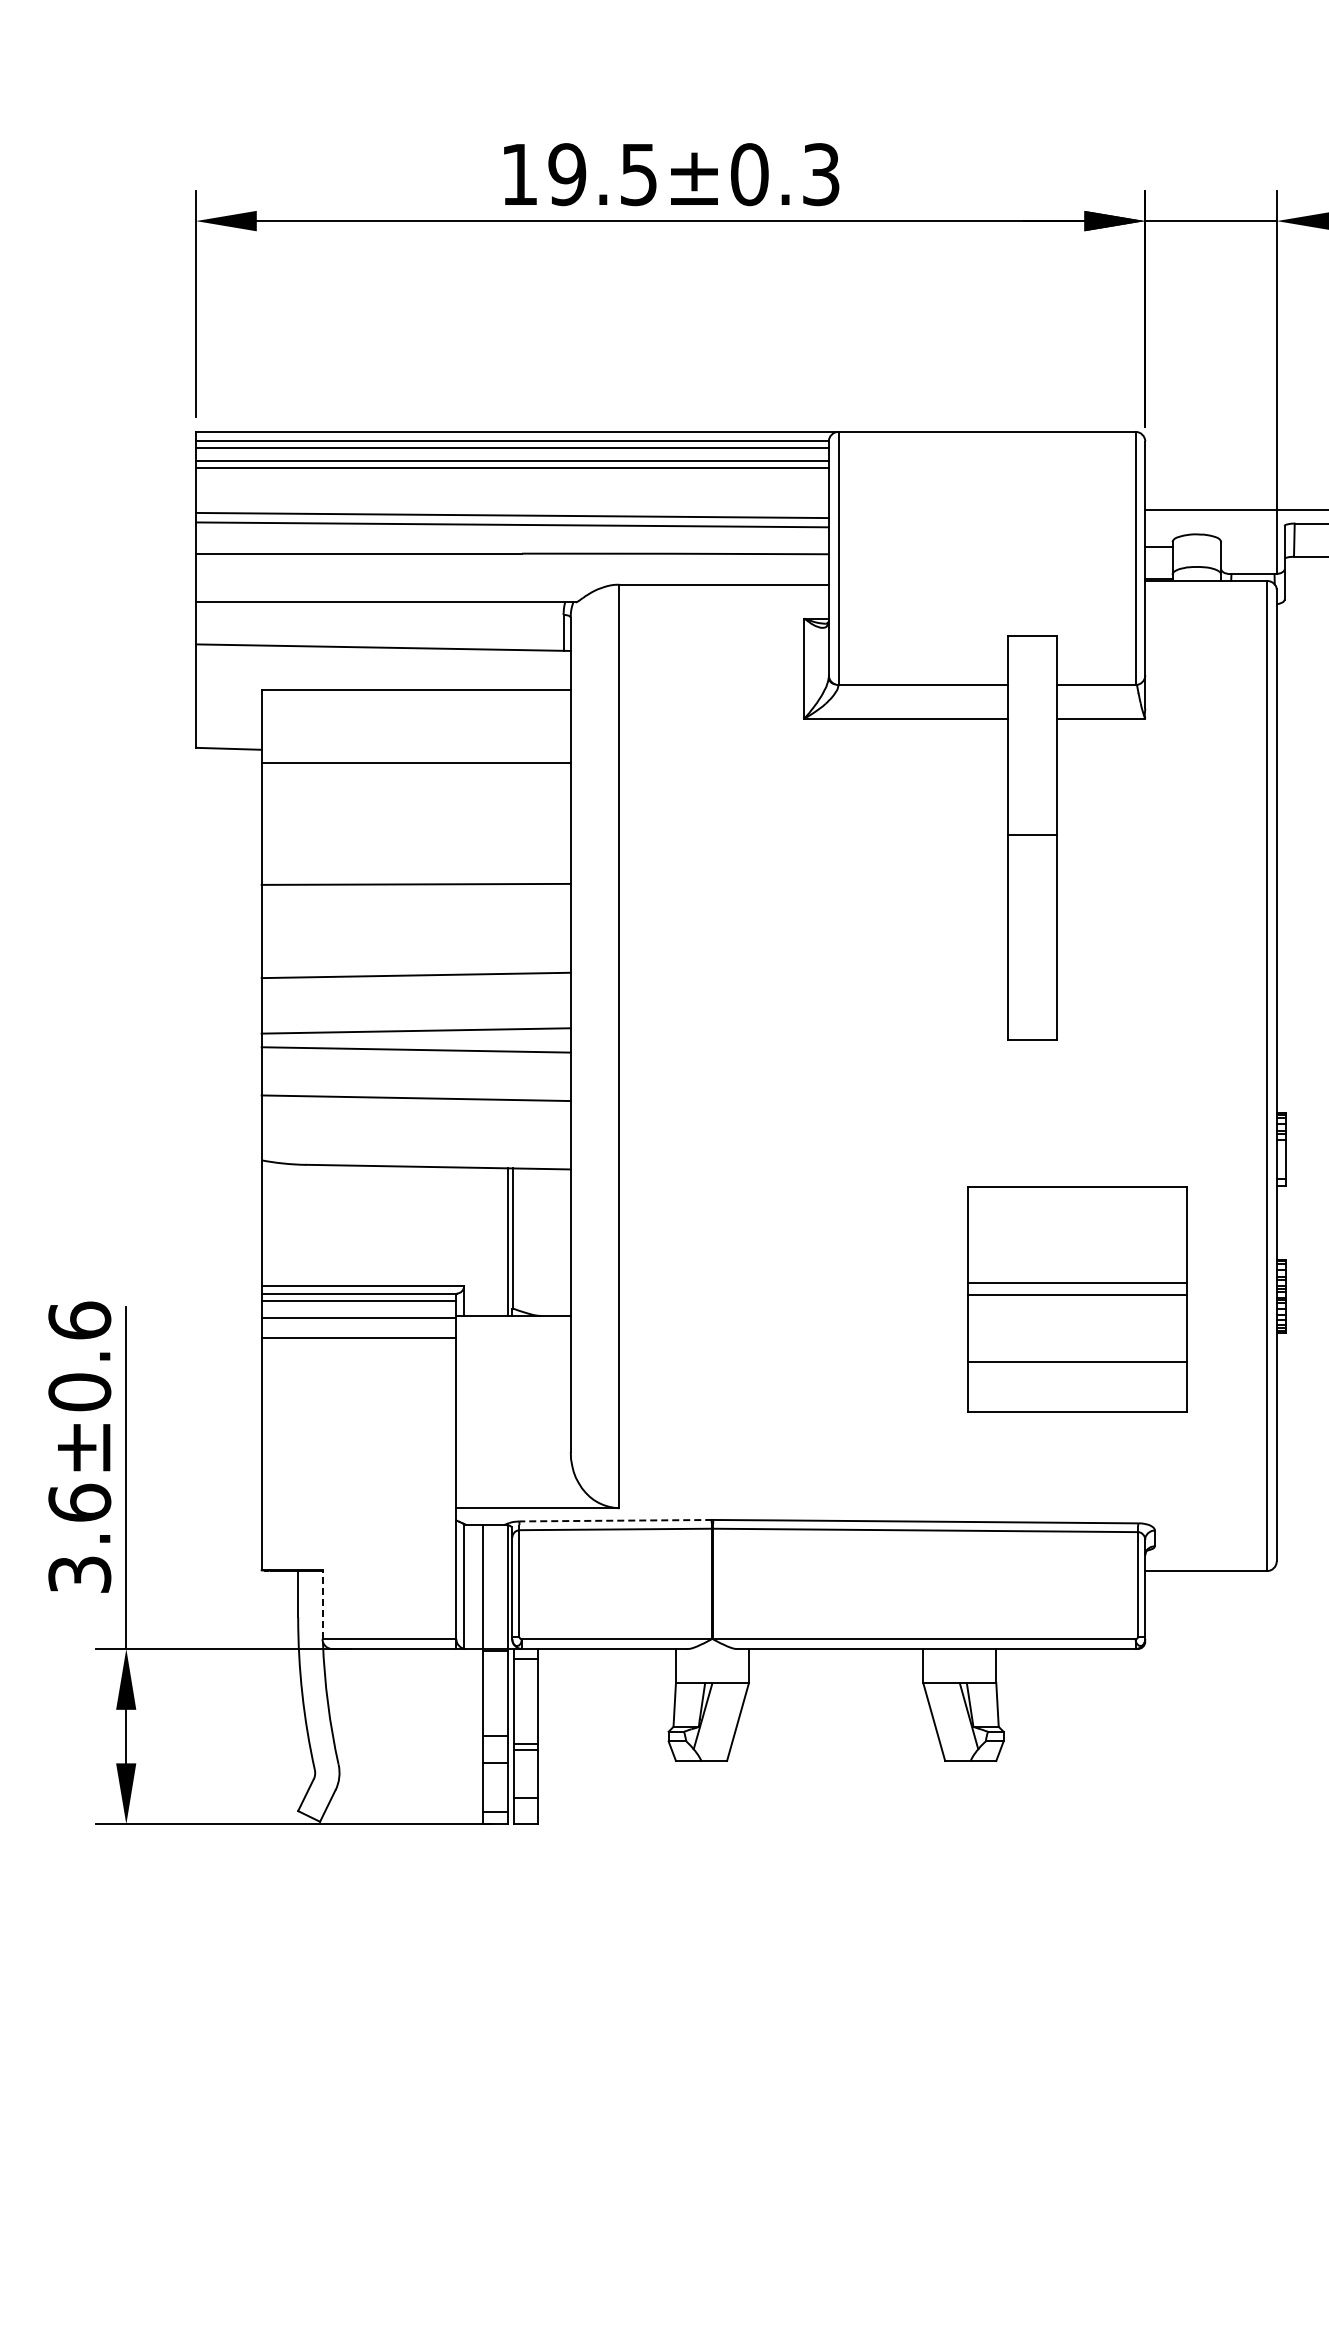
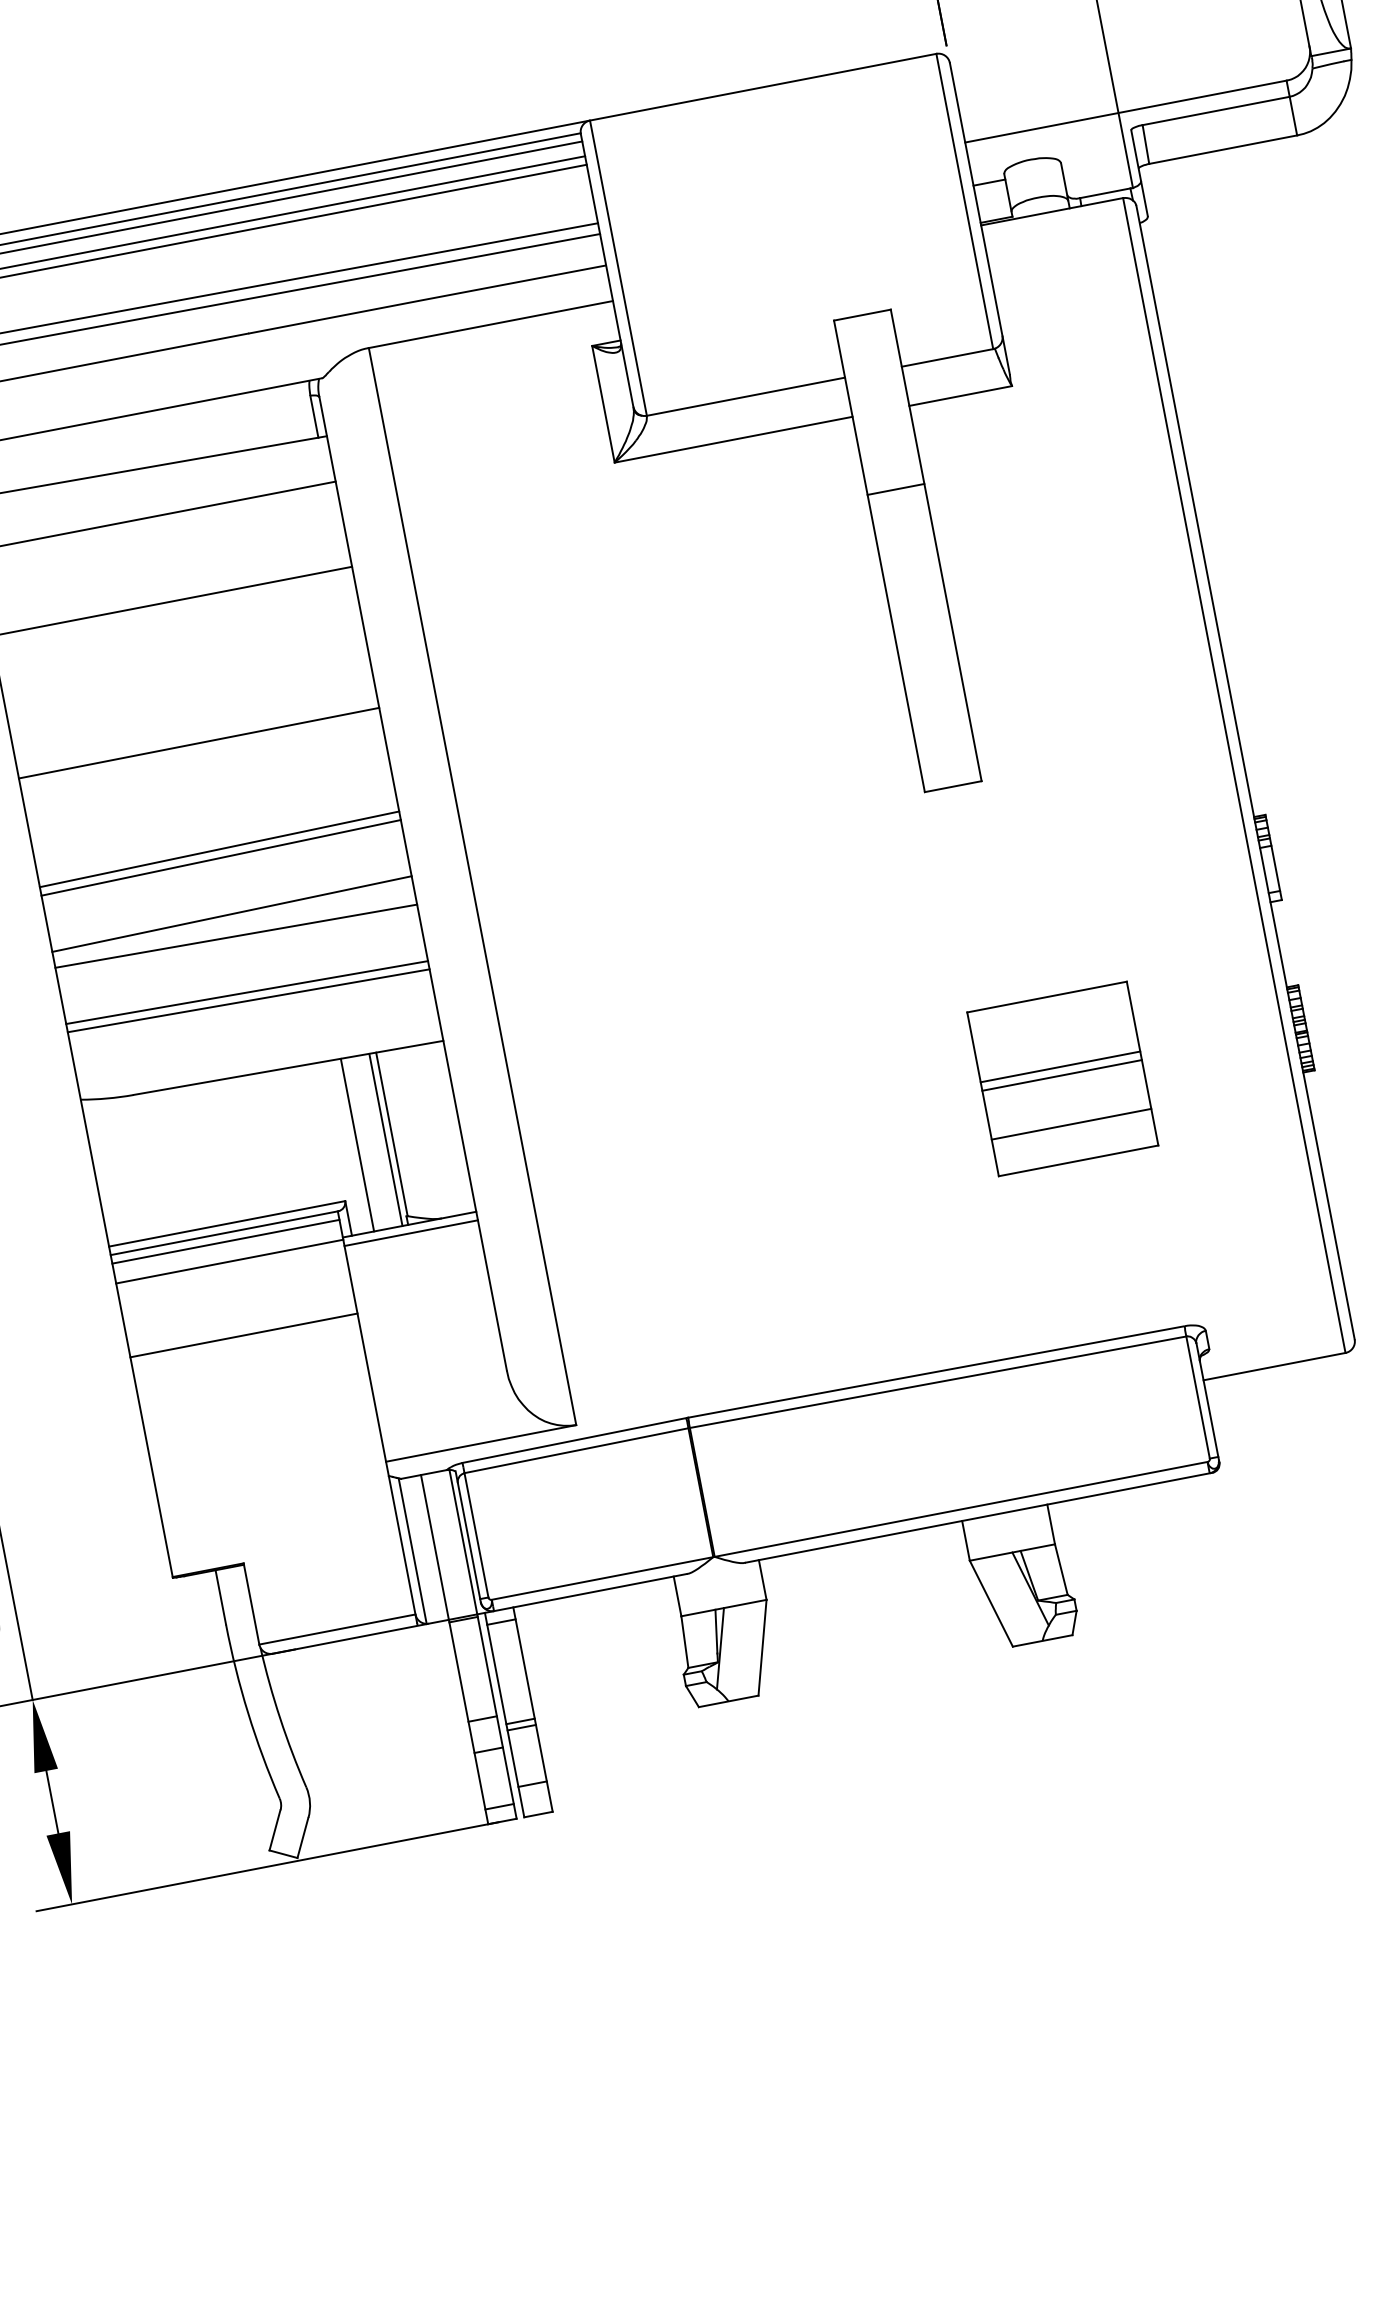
line: (1032, 834) -> (895, 489), moved
line: (415, 982) -> (220, 857), added
line: (415, 1105) -> (247, 1001), added
line: (483, 1241) -> (357, 1144), added
part: (1076, 1299) -> (1062, 1078), size x0.62
line: (513, 1323) -> (411, 1233), added
line: (358, 1338) -> (243, 1335), moved
line: (615, 1520) -> (574, 1440), dashed -> solid
line: (322, 1604) -> (251, 1604), dashed -> solid

